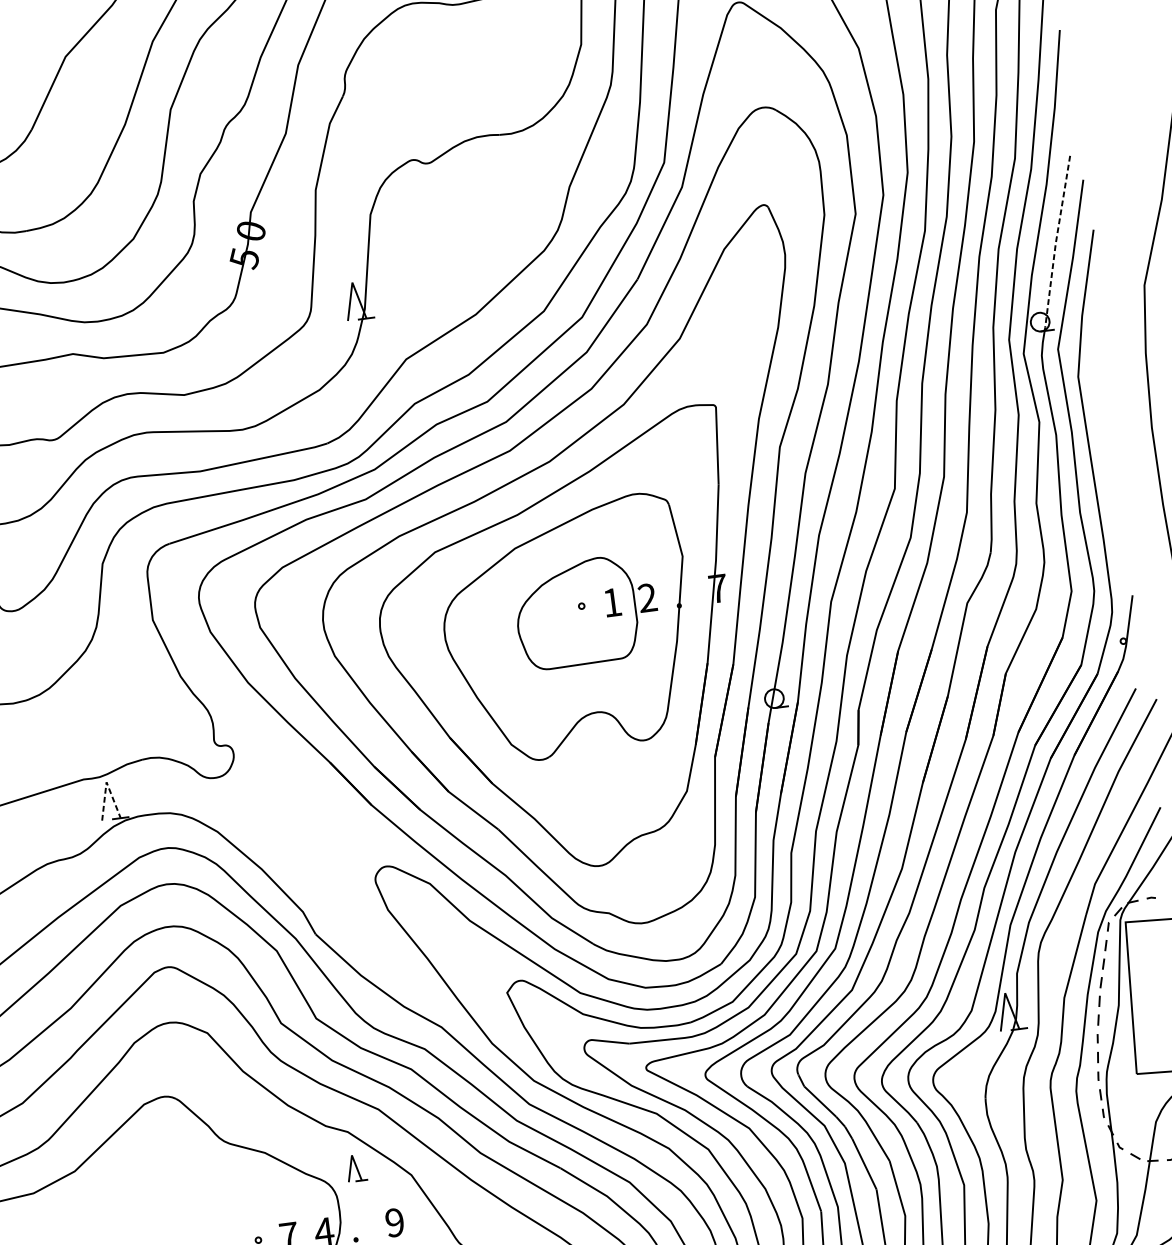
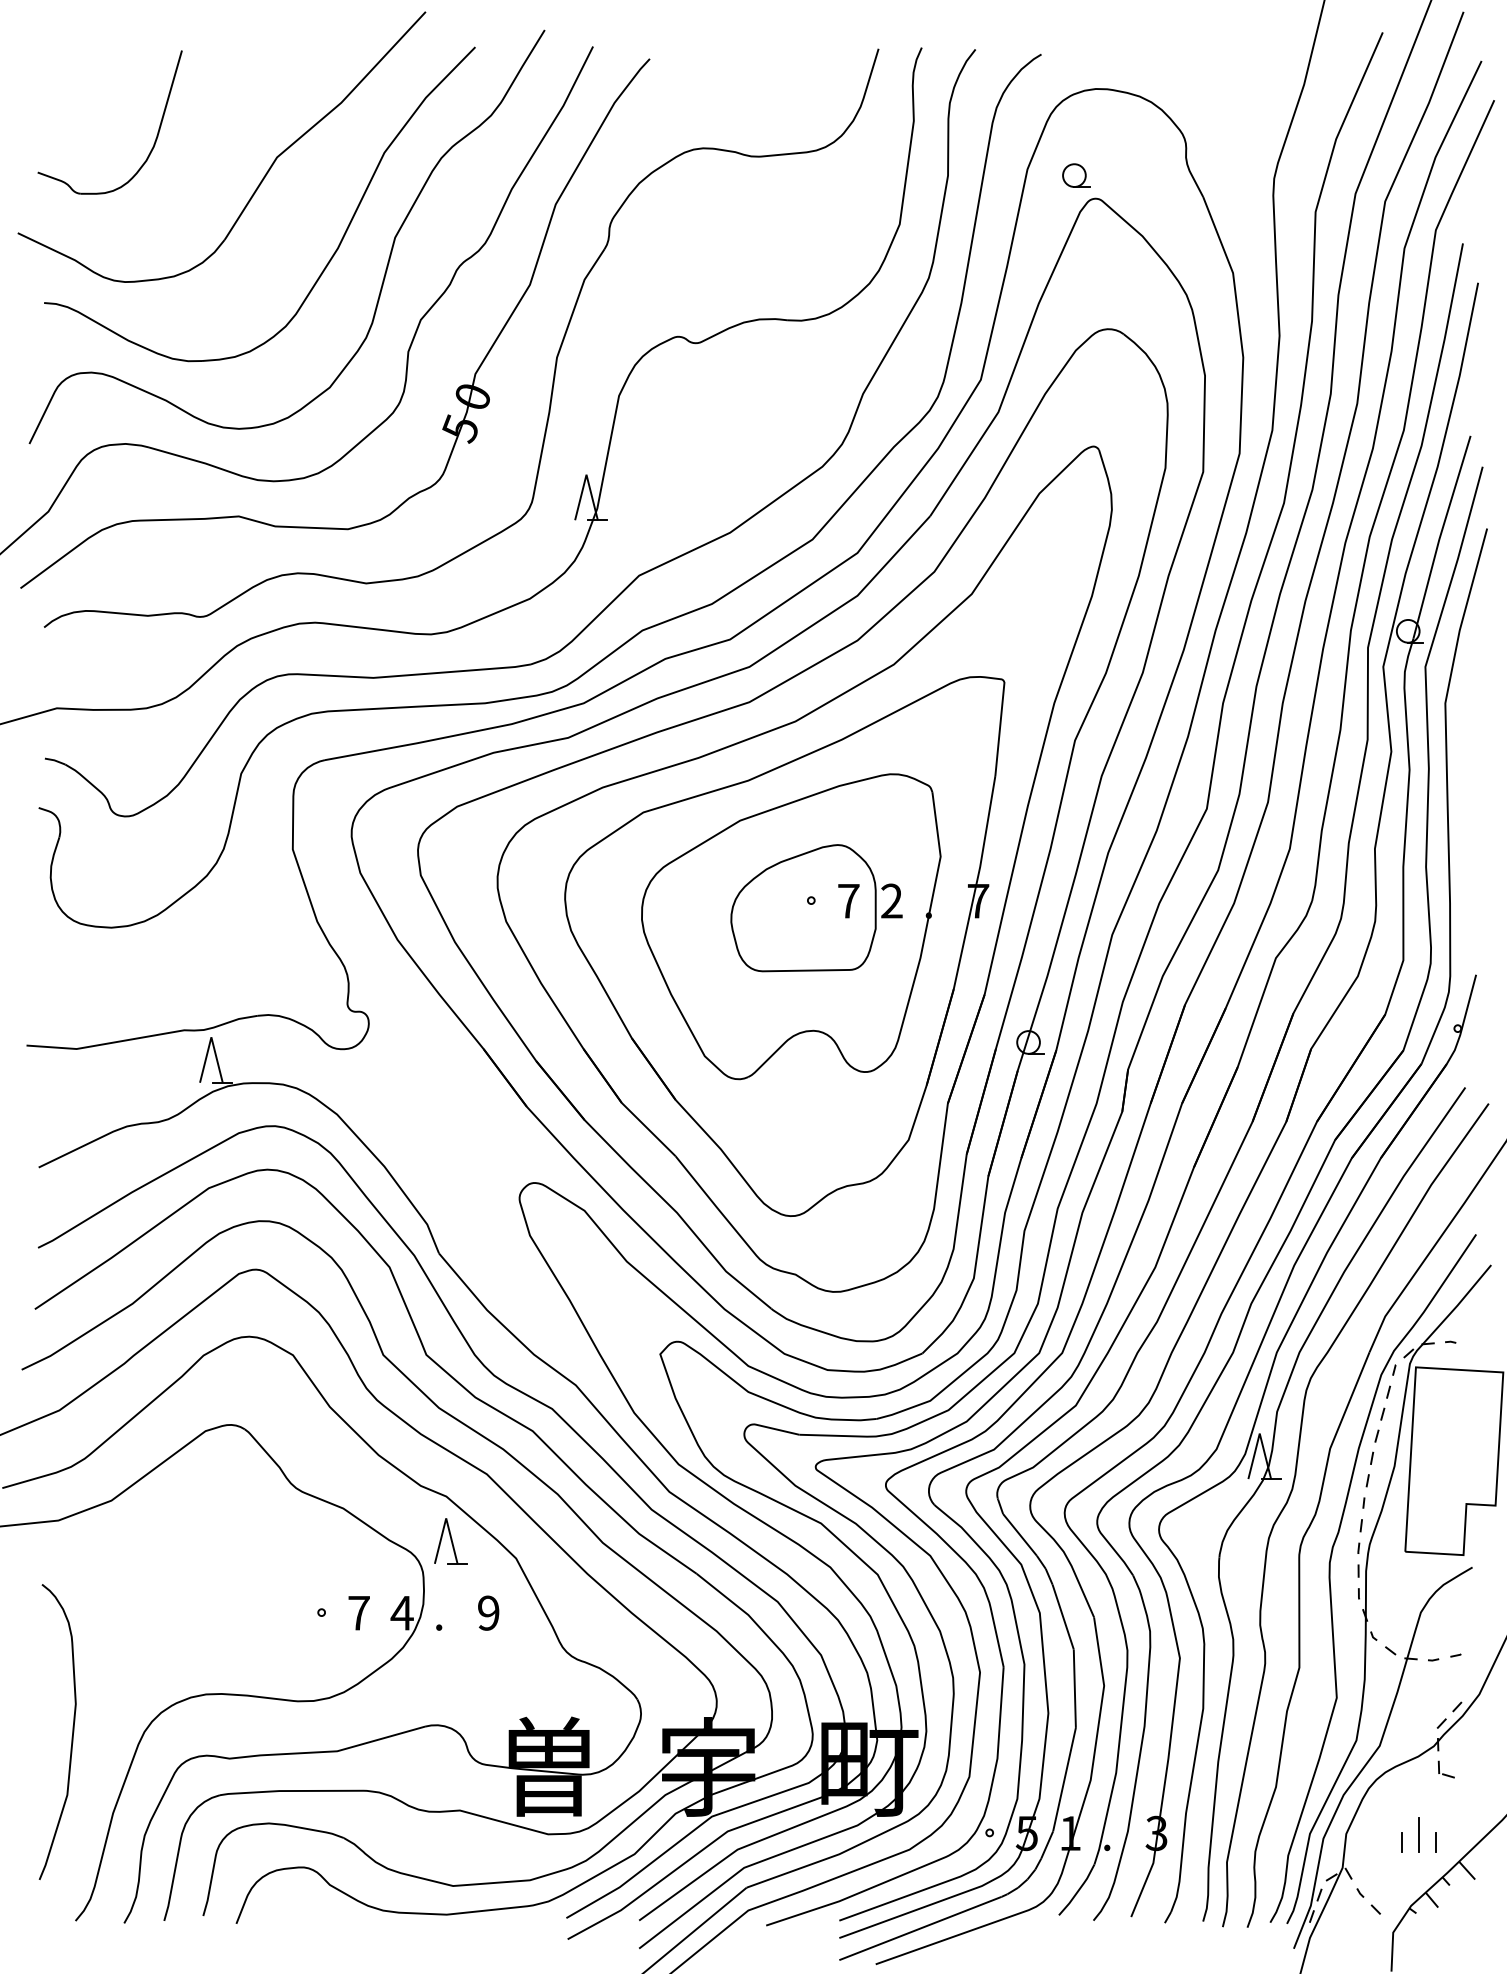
line: (1055, 242) -> (1439, 537), dashed -> solid
text: (612, 602) -> (848, 901), 1 -> 7
line: (106, 782) -> (211, 1037), dashed -> solid
part: (356, 1168) -> (450, 1541), size x1.43

